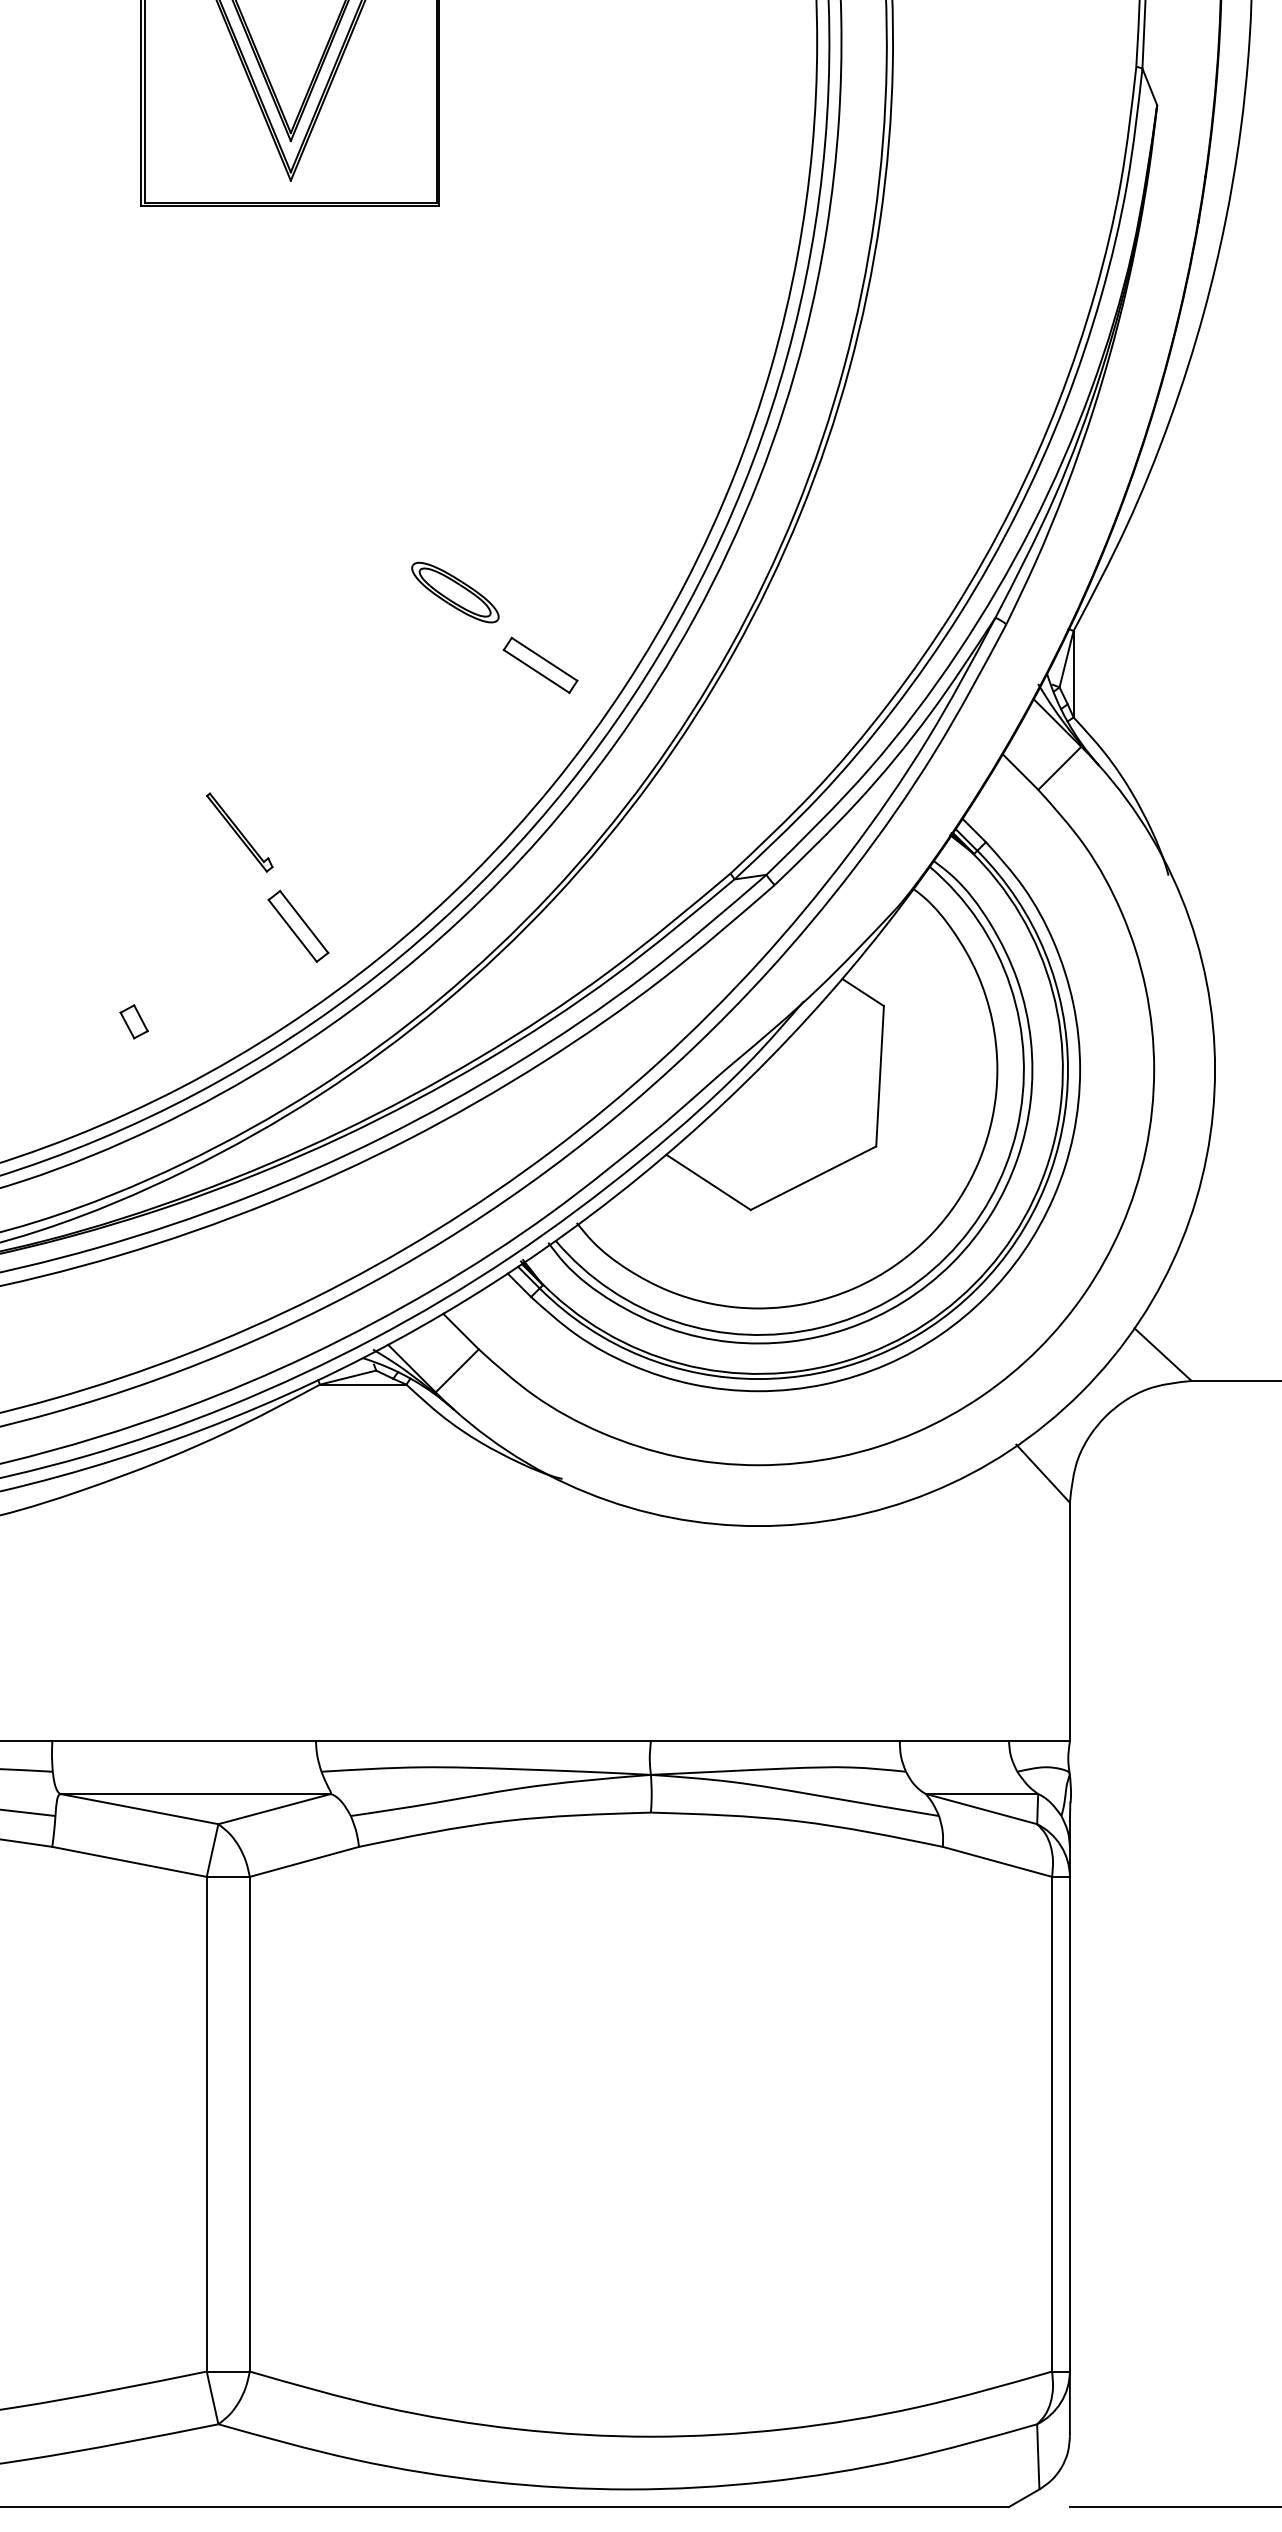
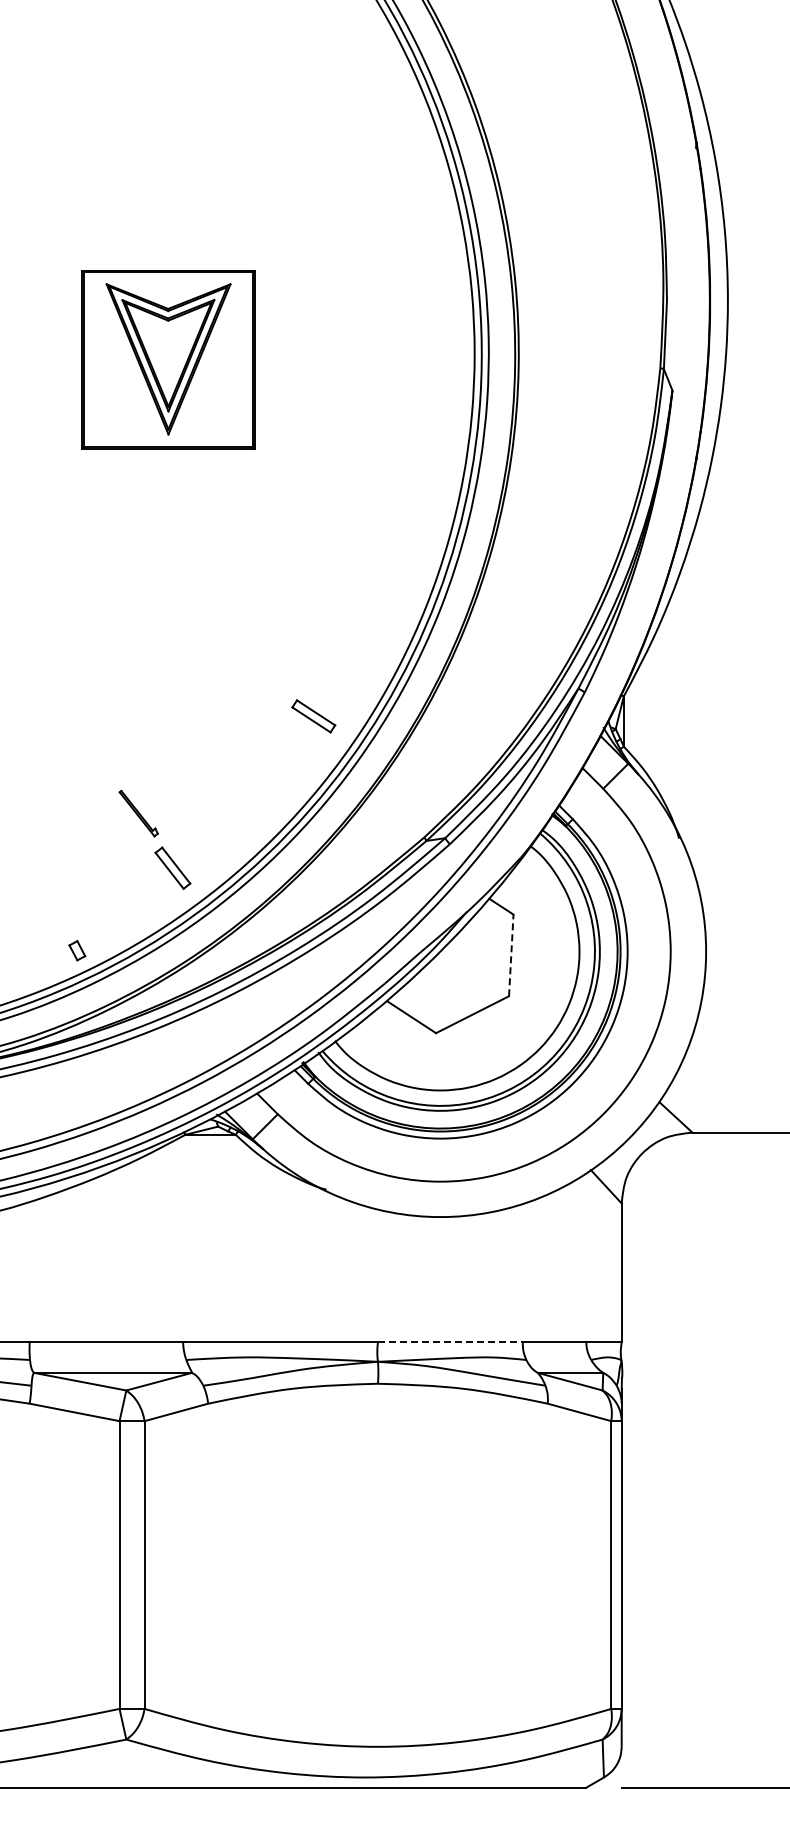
part: (455, 591) -> (264, 673), removed
part: (134, 1021) -> (77, 950), moved
line: (880, 1076) -> (511, 955), solid -> dashed
line: (775, 1741) -> (450, 1342), solid -> dashed

